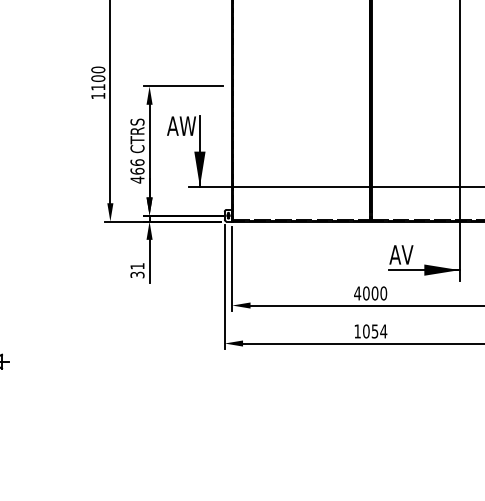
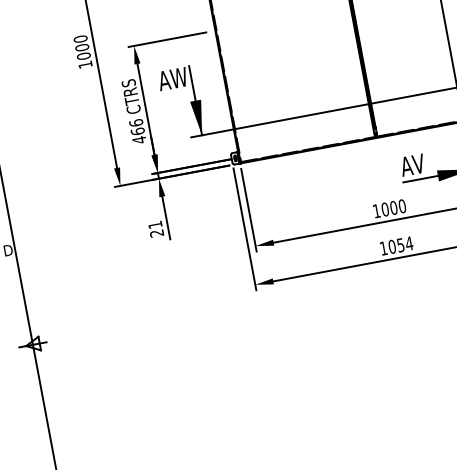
text: (98, 87) -> (84, 56), 1100 -> 1000
text: (137, 274) -> (156, 232), 31 -> 21
text: (357, 293) -> (376, 211), 4000 -> 1000

